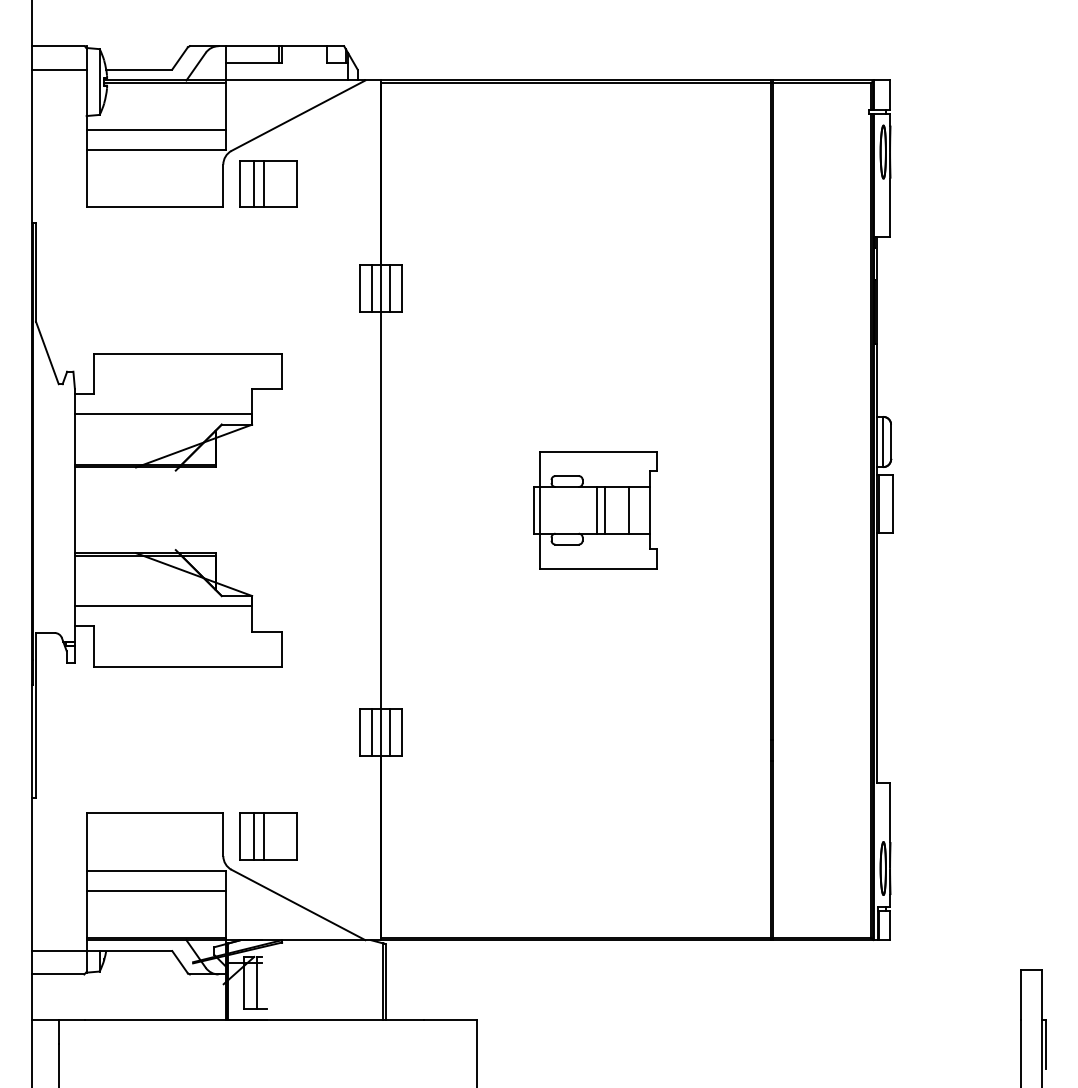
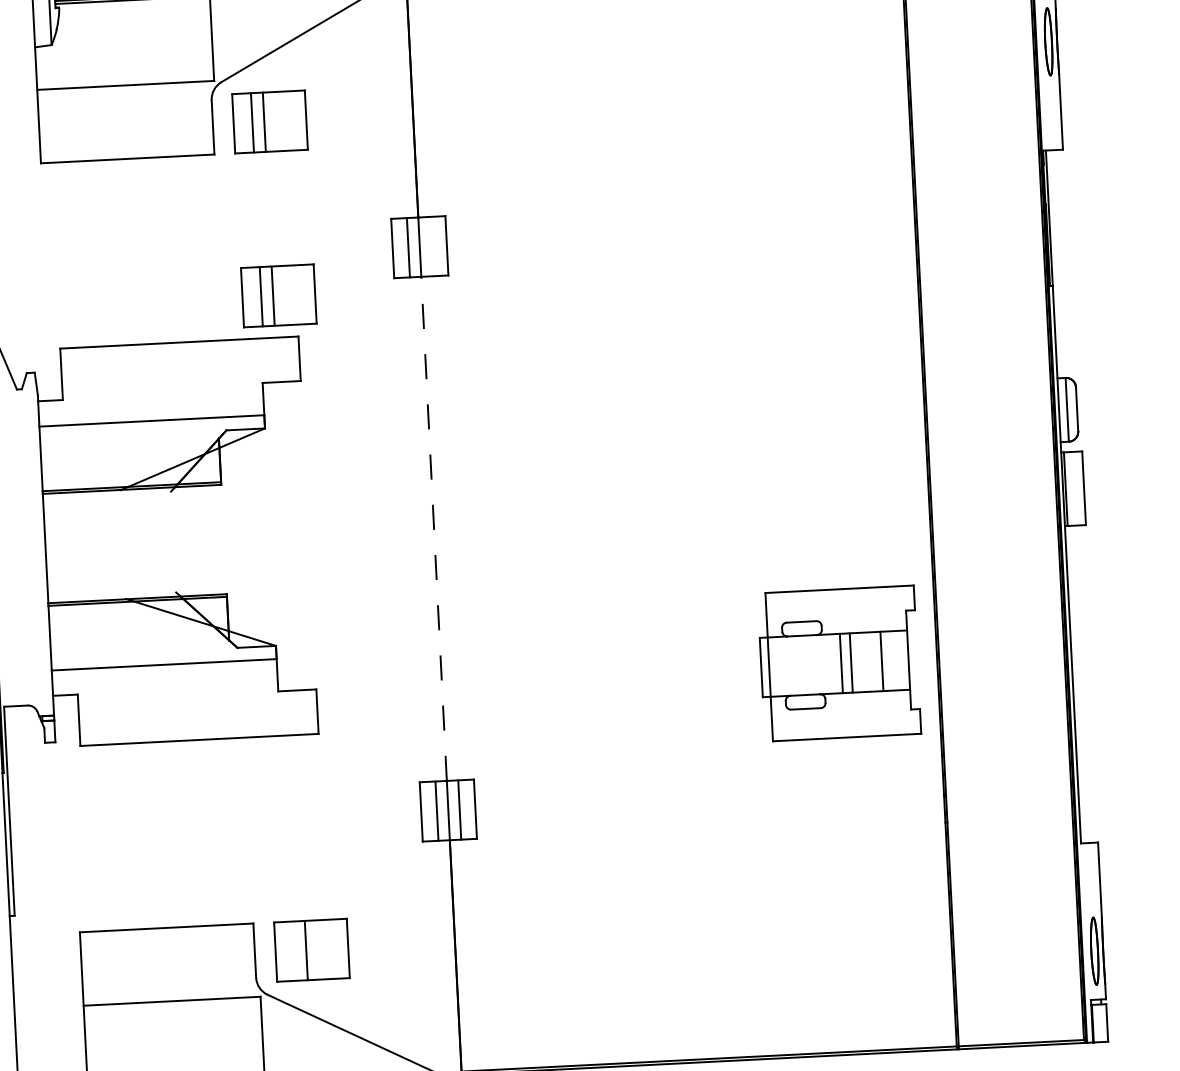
line: (156, 129) -> (124, 59), removed
line: (389, 288) -> (430, 246), removed
part: (268, 320) -> (279, 295), added
line: (381, 510) -> (434, 529), solid -> dashed
part: (595, 510) -> (839, 663), moved
line: (254, 836) -> (294, 950), removed
line: (156, 891) -> (173, 1027), removed

